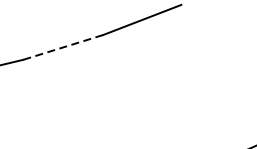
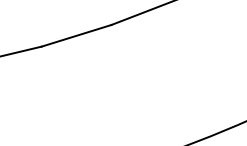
line: (63, 47) -> (76, 35), dashed -> solid

